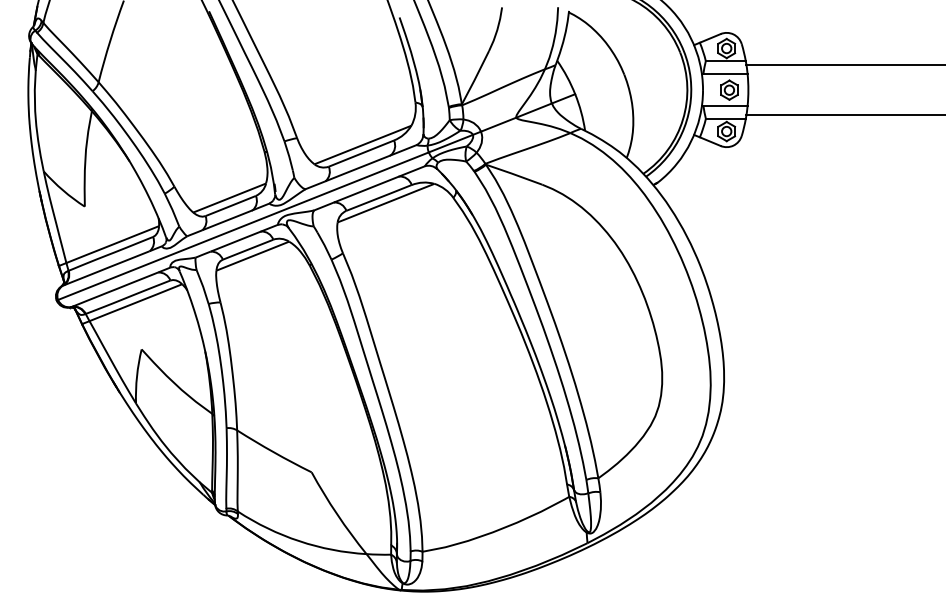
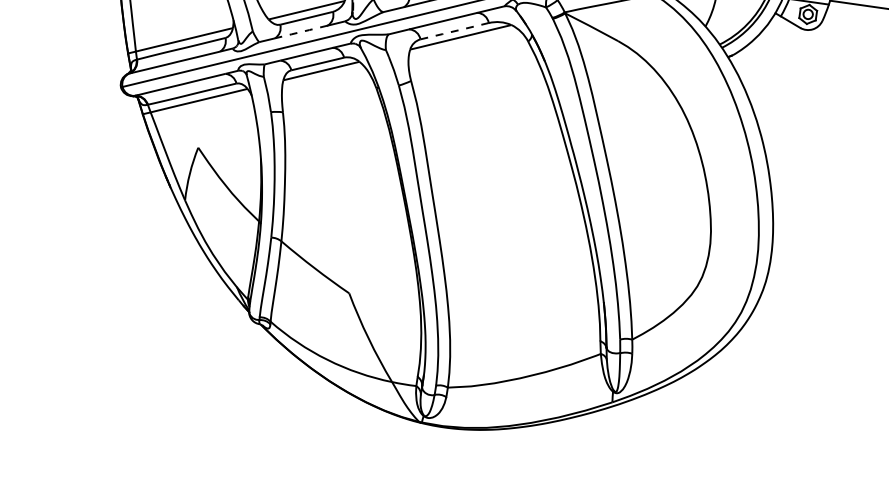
line: (379, 197) -> (455, 30), solid -> dashed
line: (227, 220) -> (301, 32), solid -> dashed

